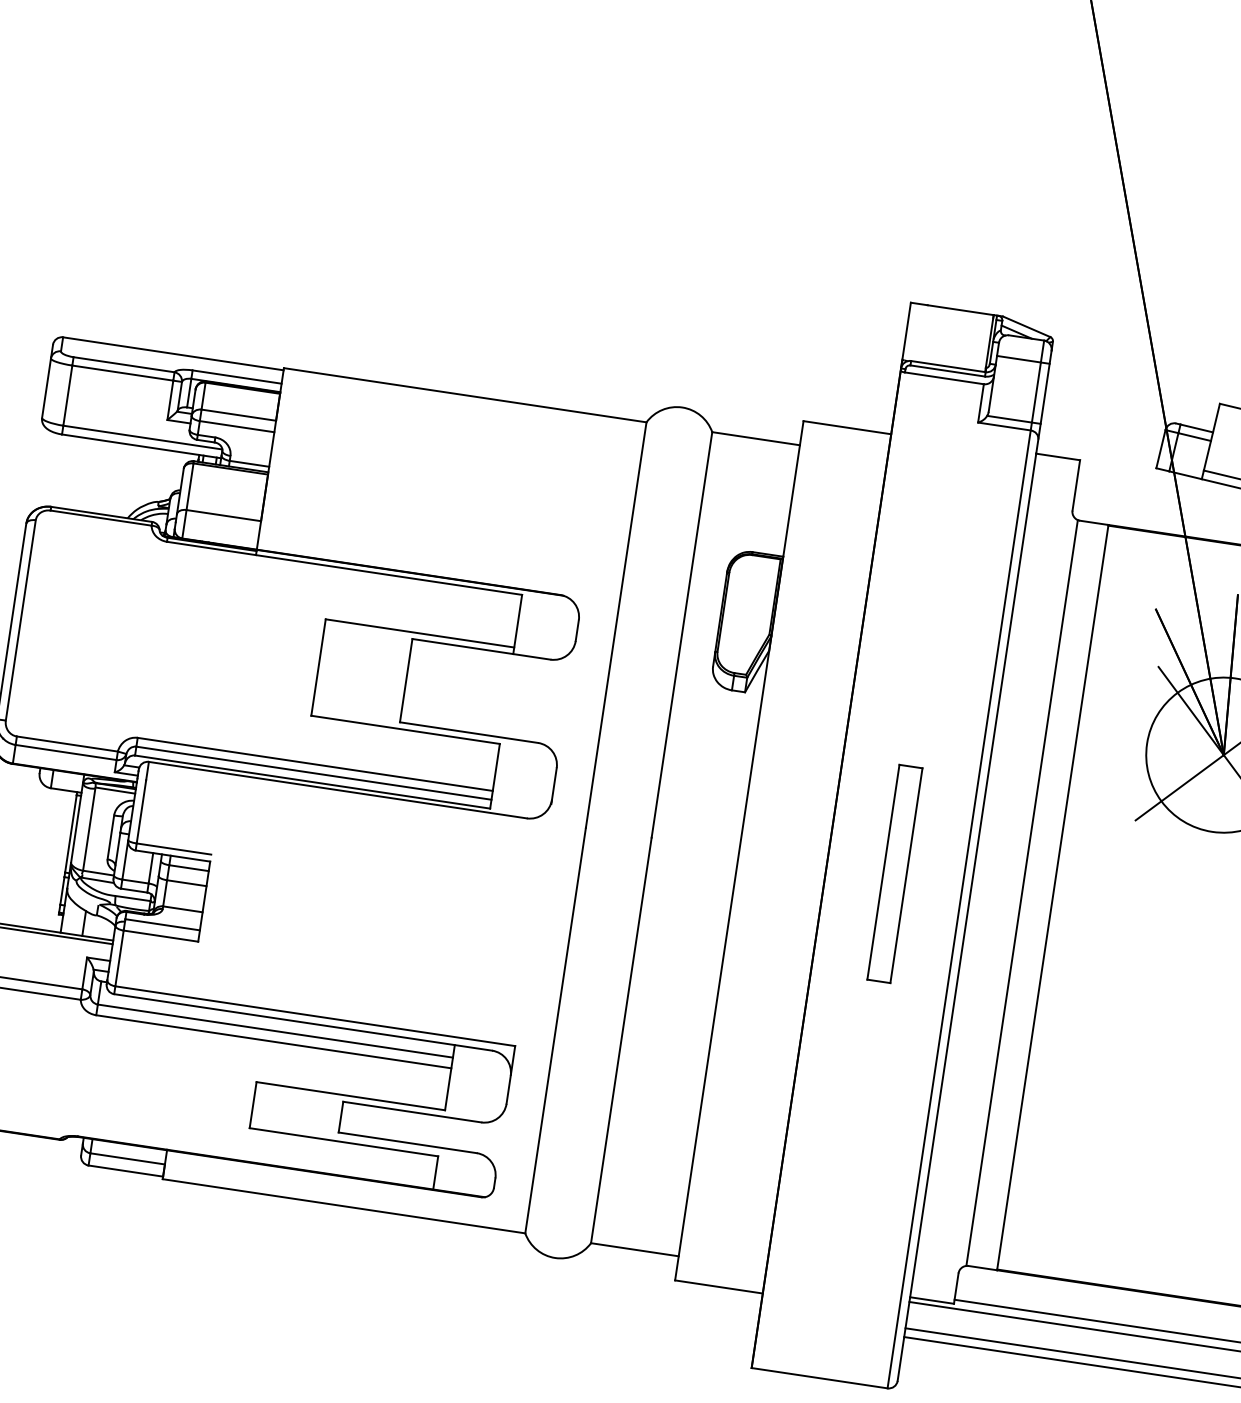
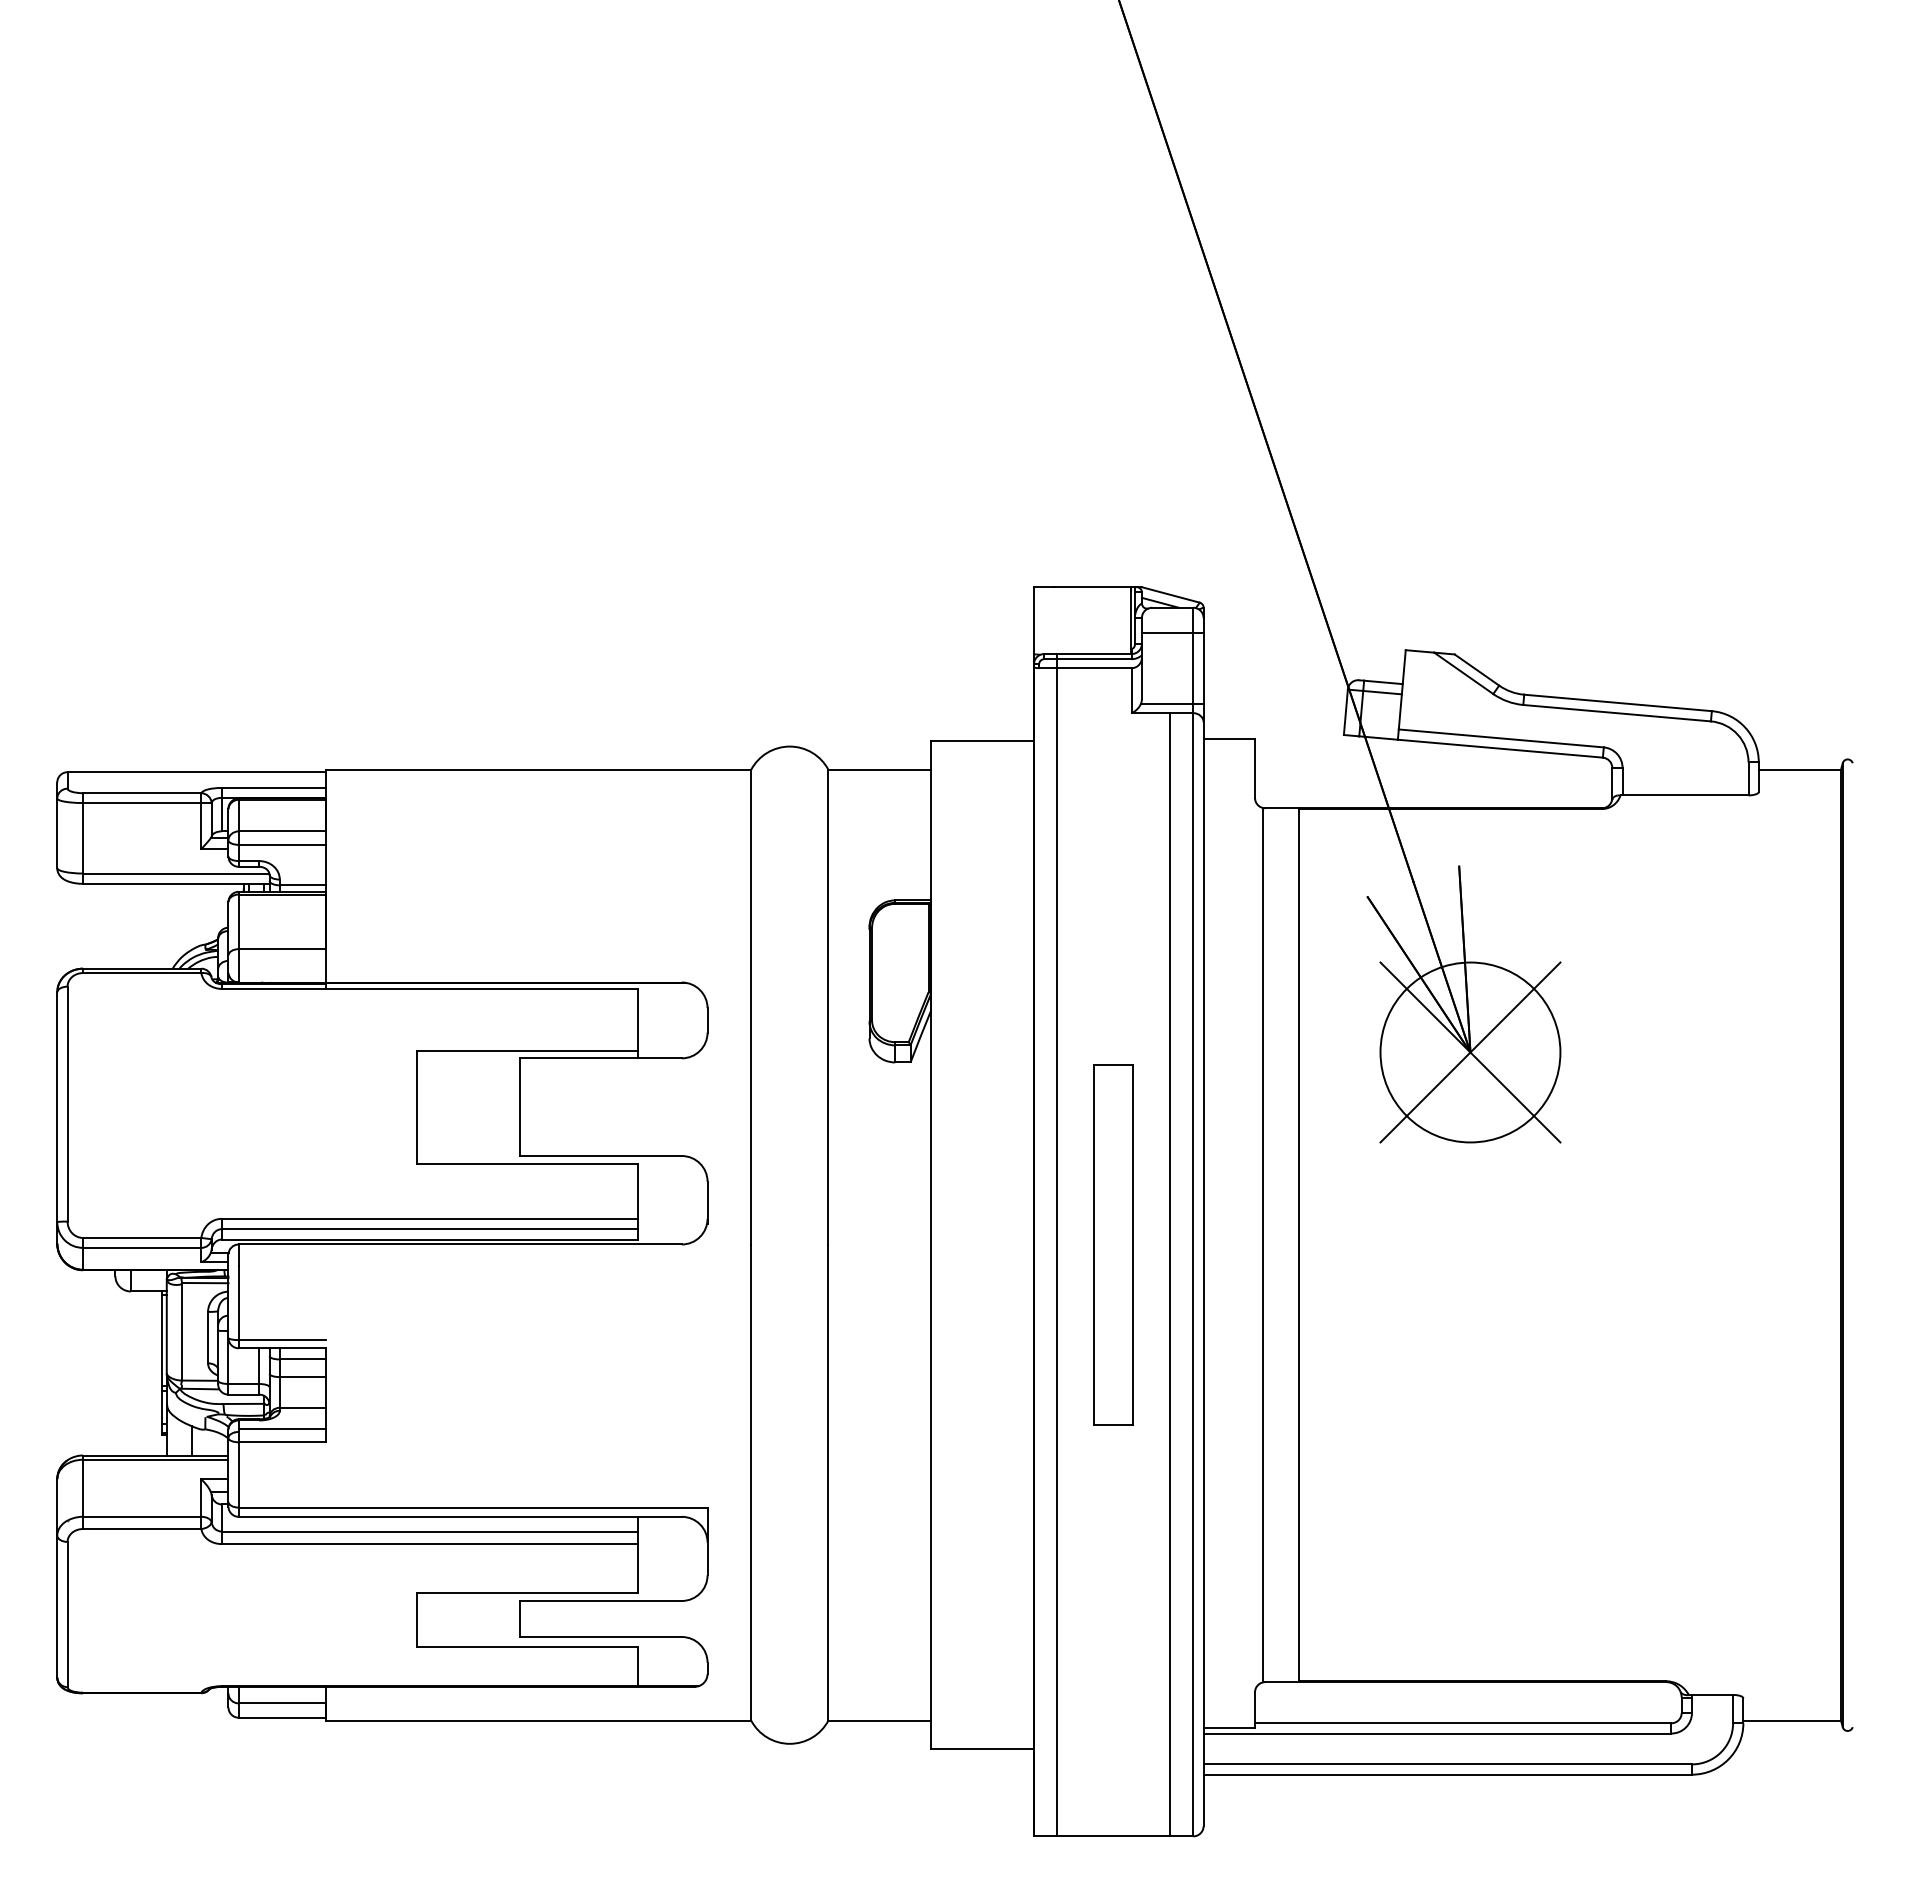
line: (847, 867) -> (1057, 1245), added
part: (894, 873) -> (1113, 1244), size x1.43
line: (939, 906) -> (1170, 1274), added

